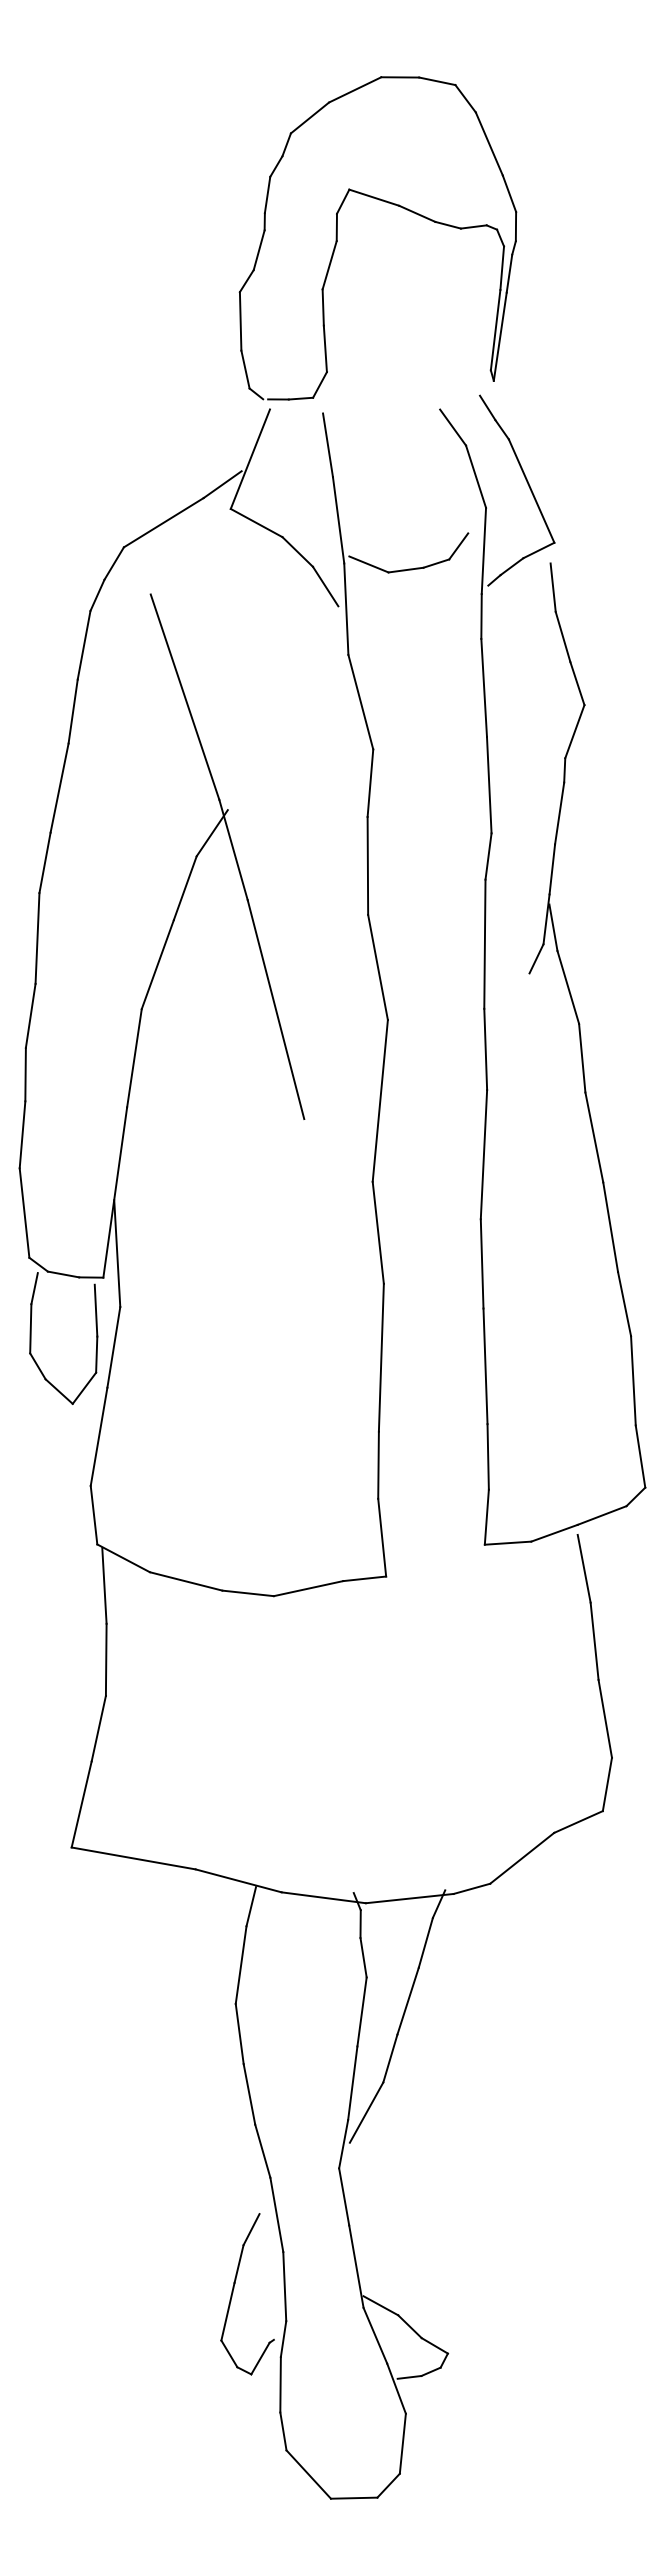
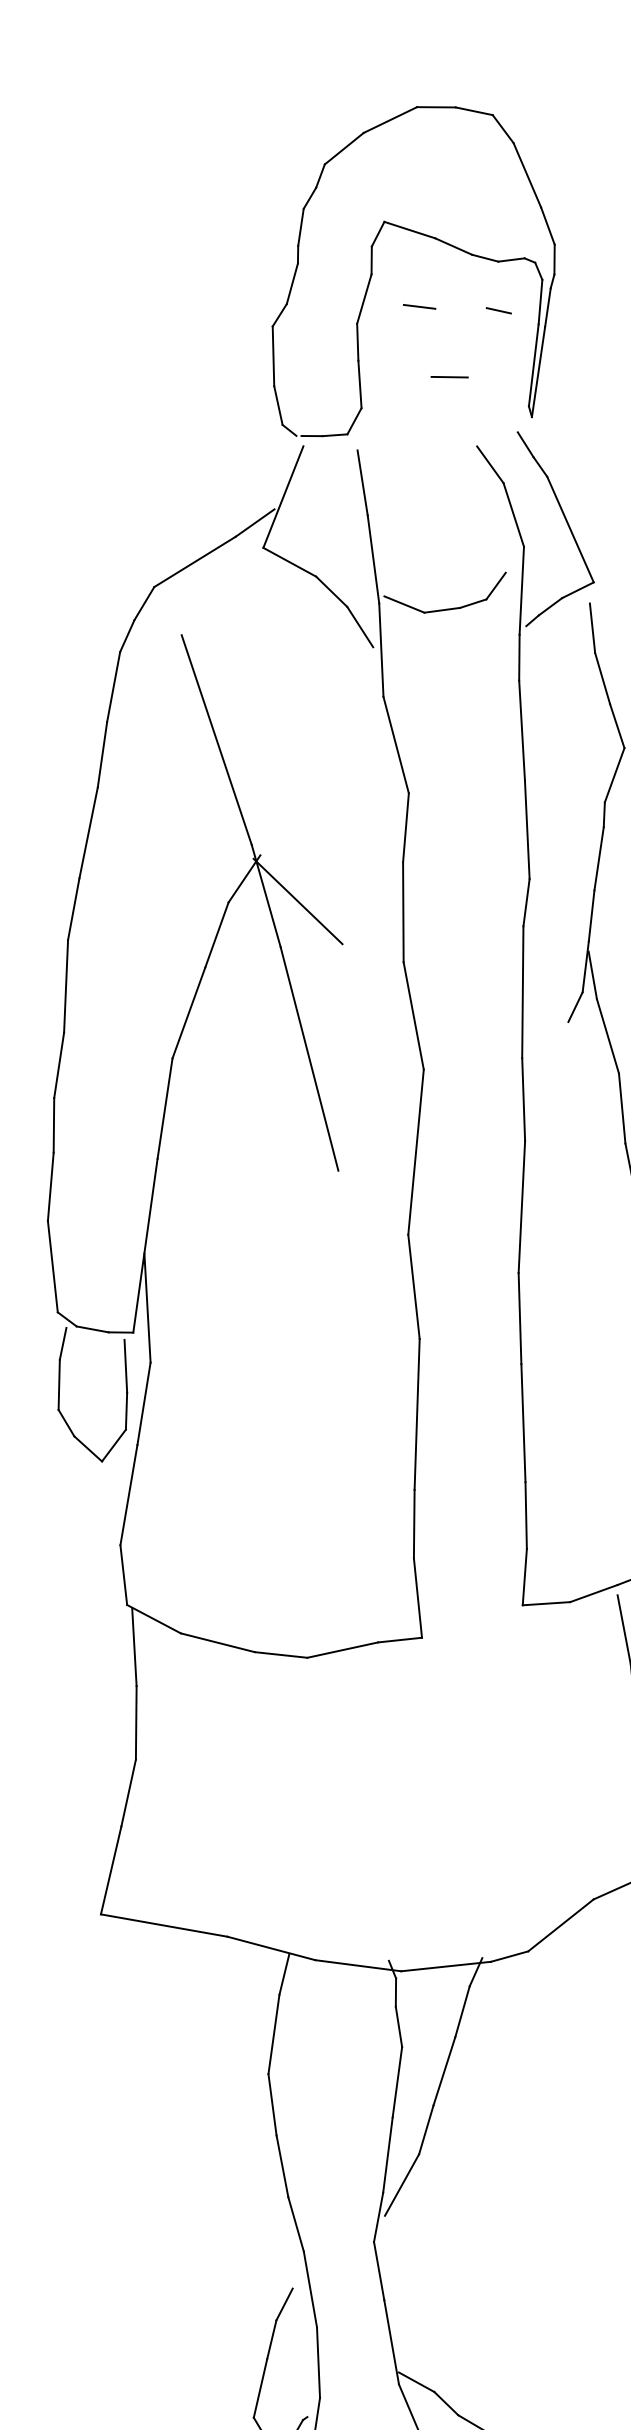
line: (383, 272) -> (419, 306), added
line: (461, 276) -> (498, 310), added
line: (412, 341) -> (448, 376), added
line: (264, 855) -> (297, 901), added

